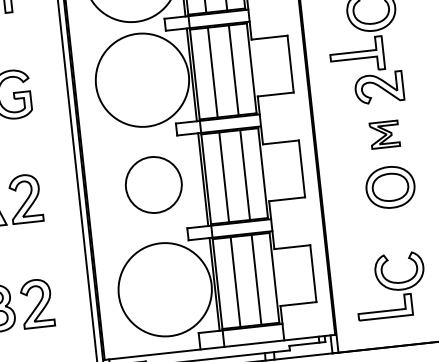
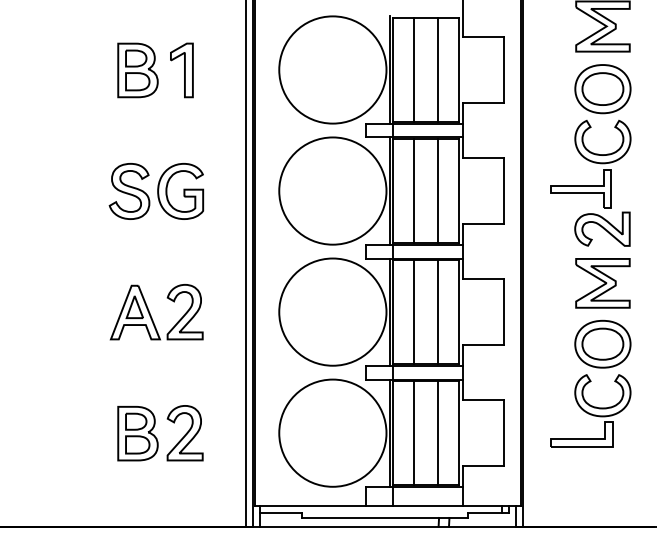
part: (384, 134) -> (602, 283), size x1.67
circle: (153, 184) -> (332, 311), size x1.67
part: (390, 285) -> (590, 410), moved

